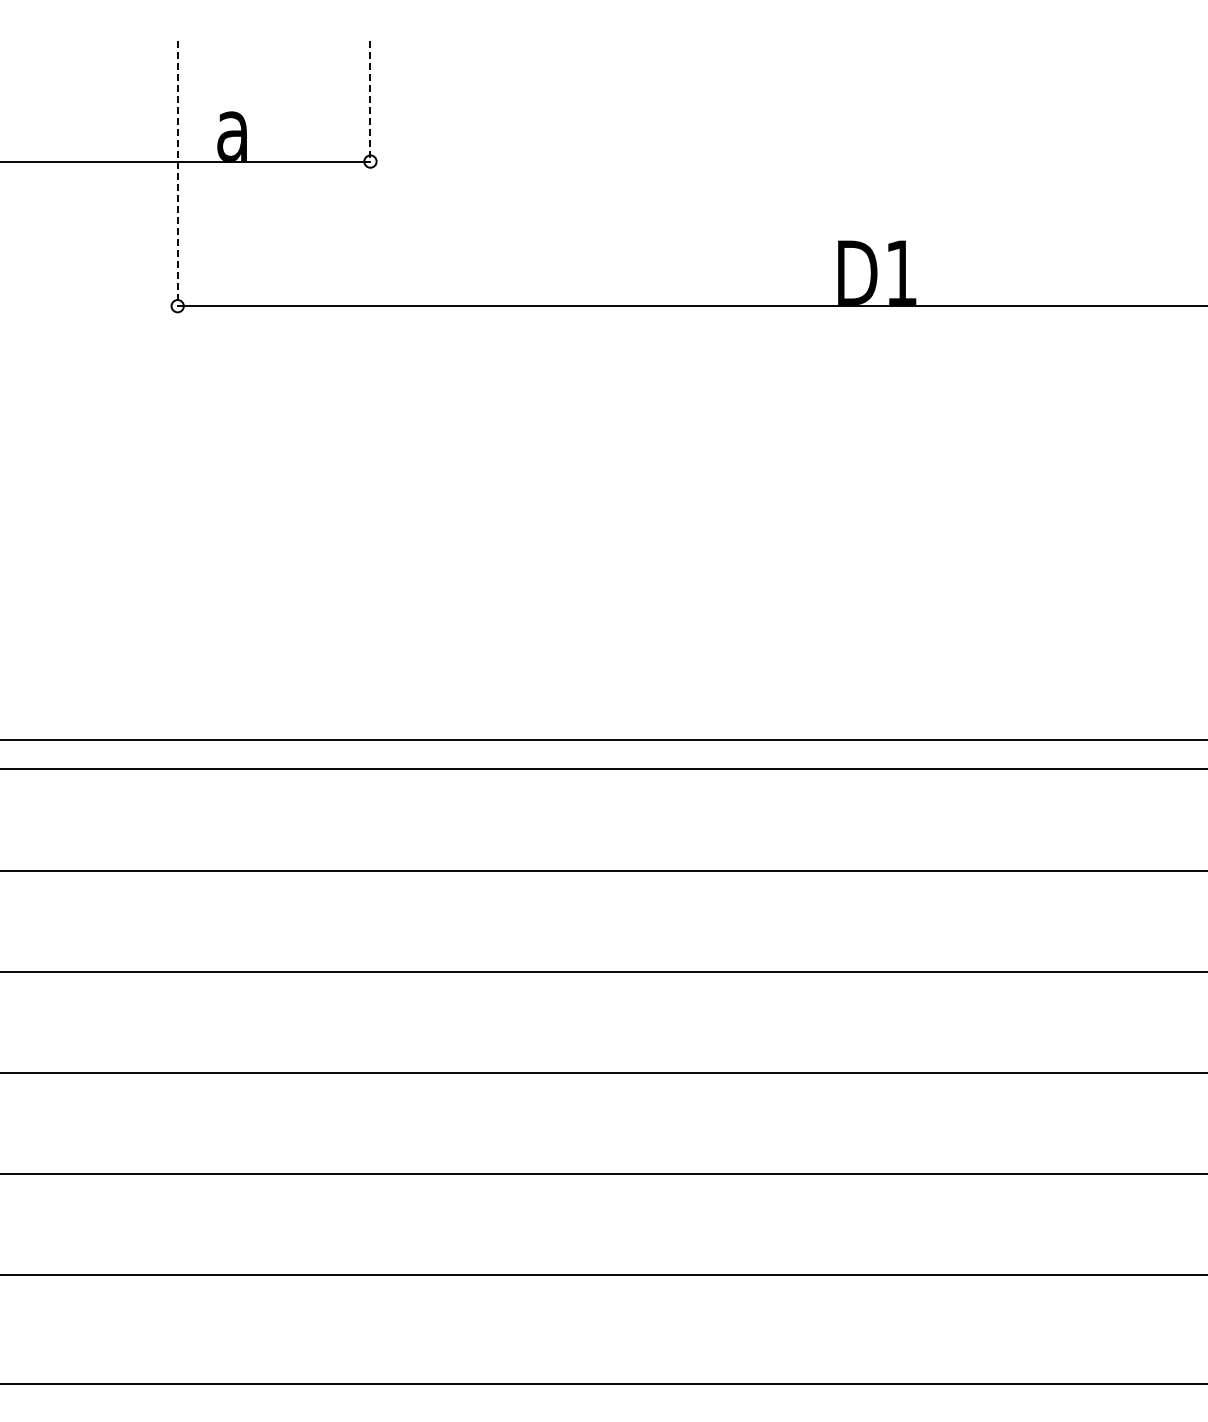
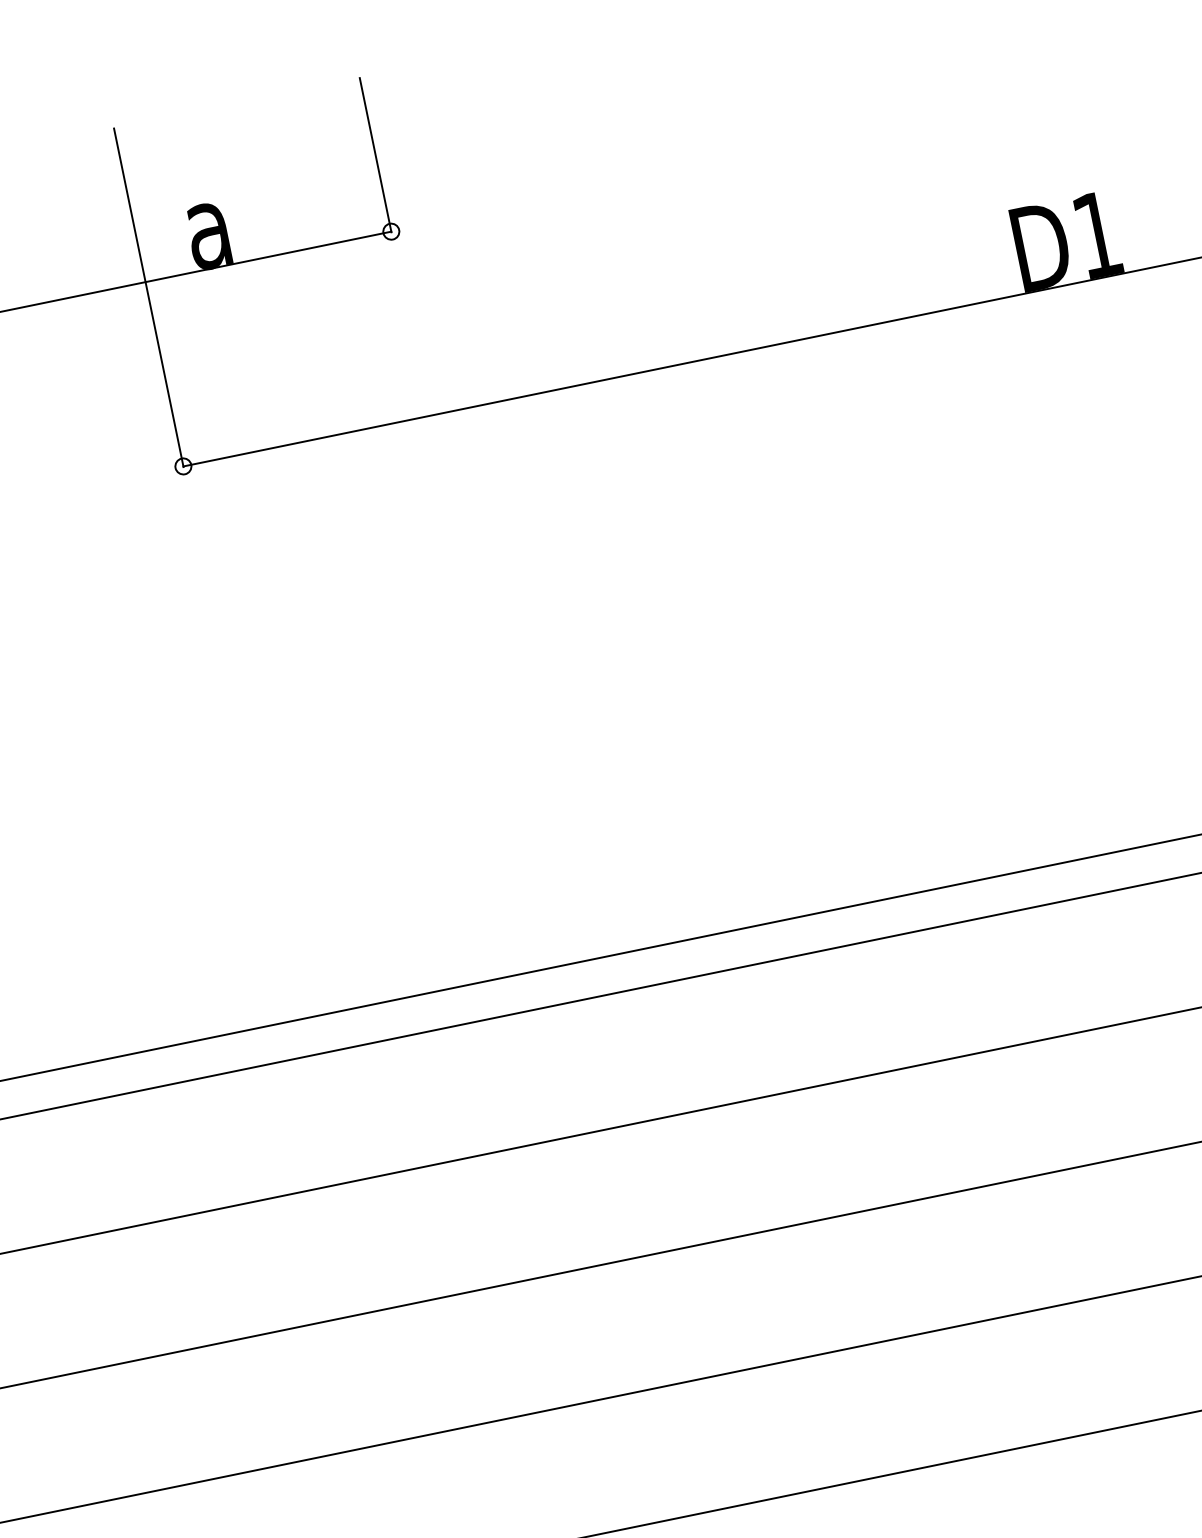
line: (370, 102) -> (375, 156), dashed -> solid
line: (177, 173) -> (148, 297), dashed -> solid

